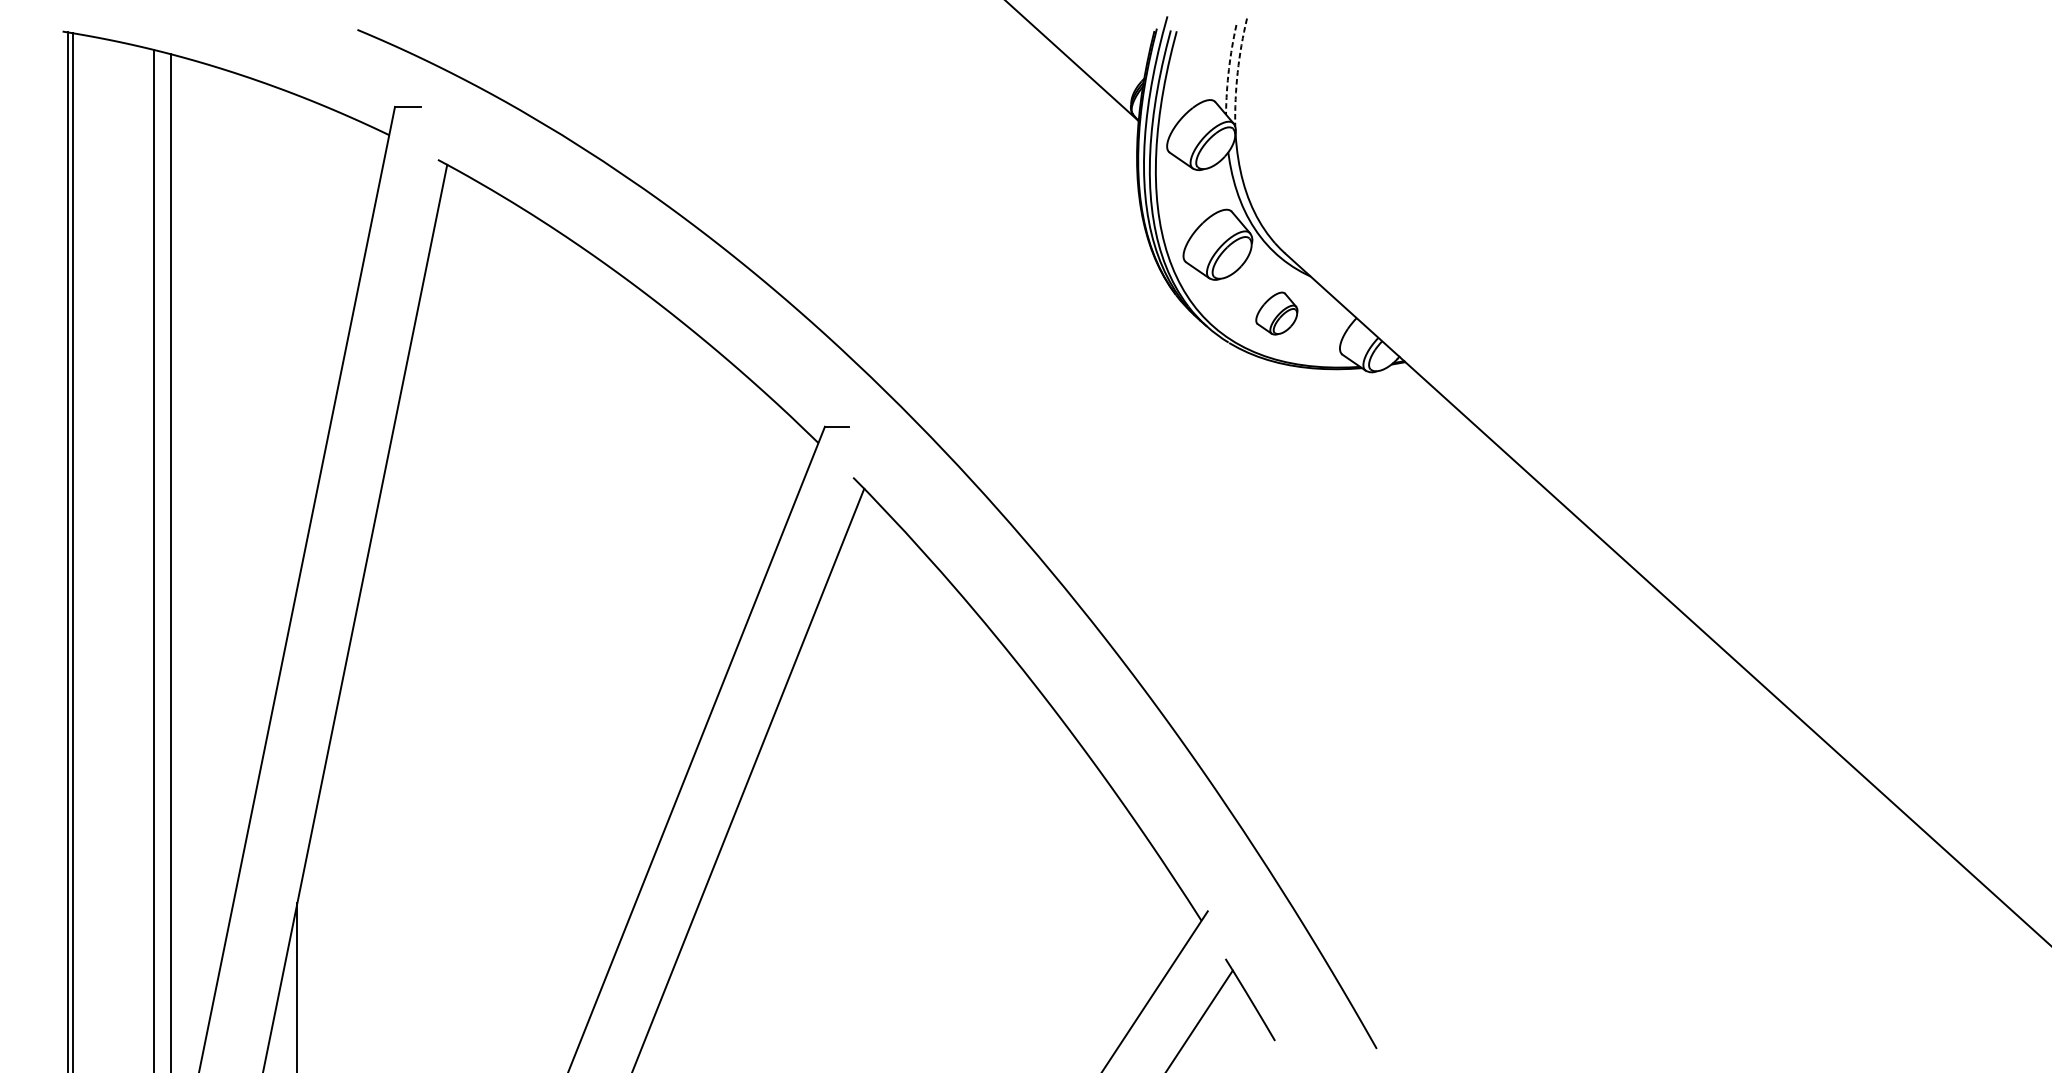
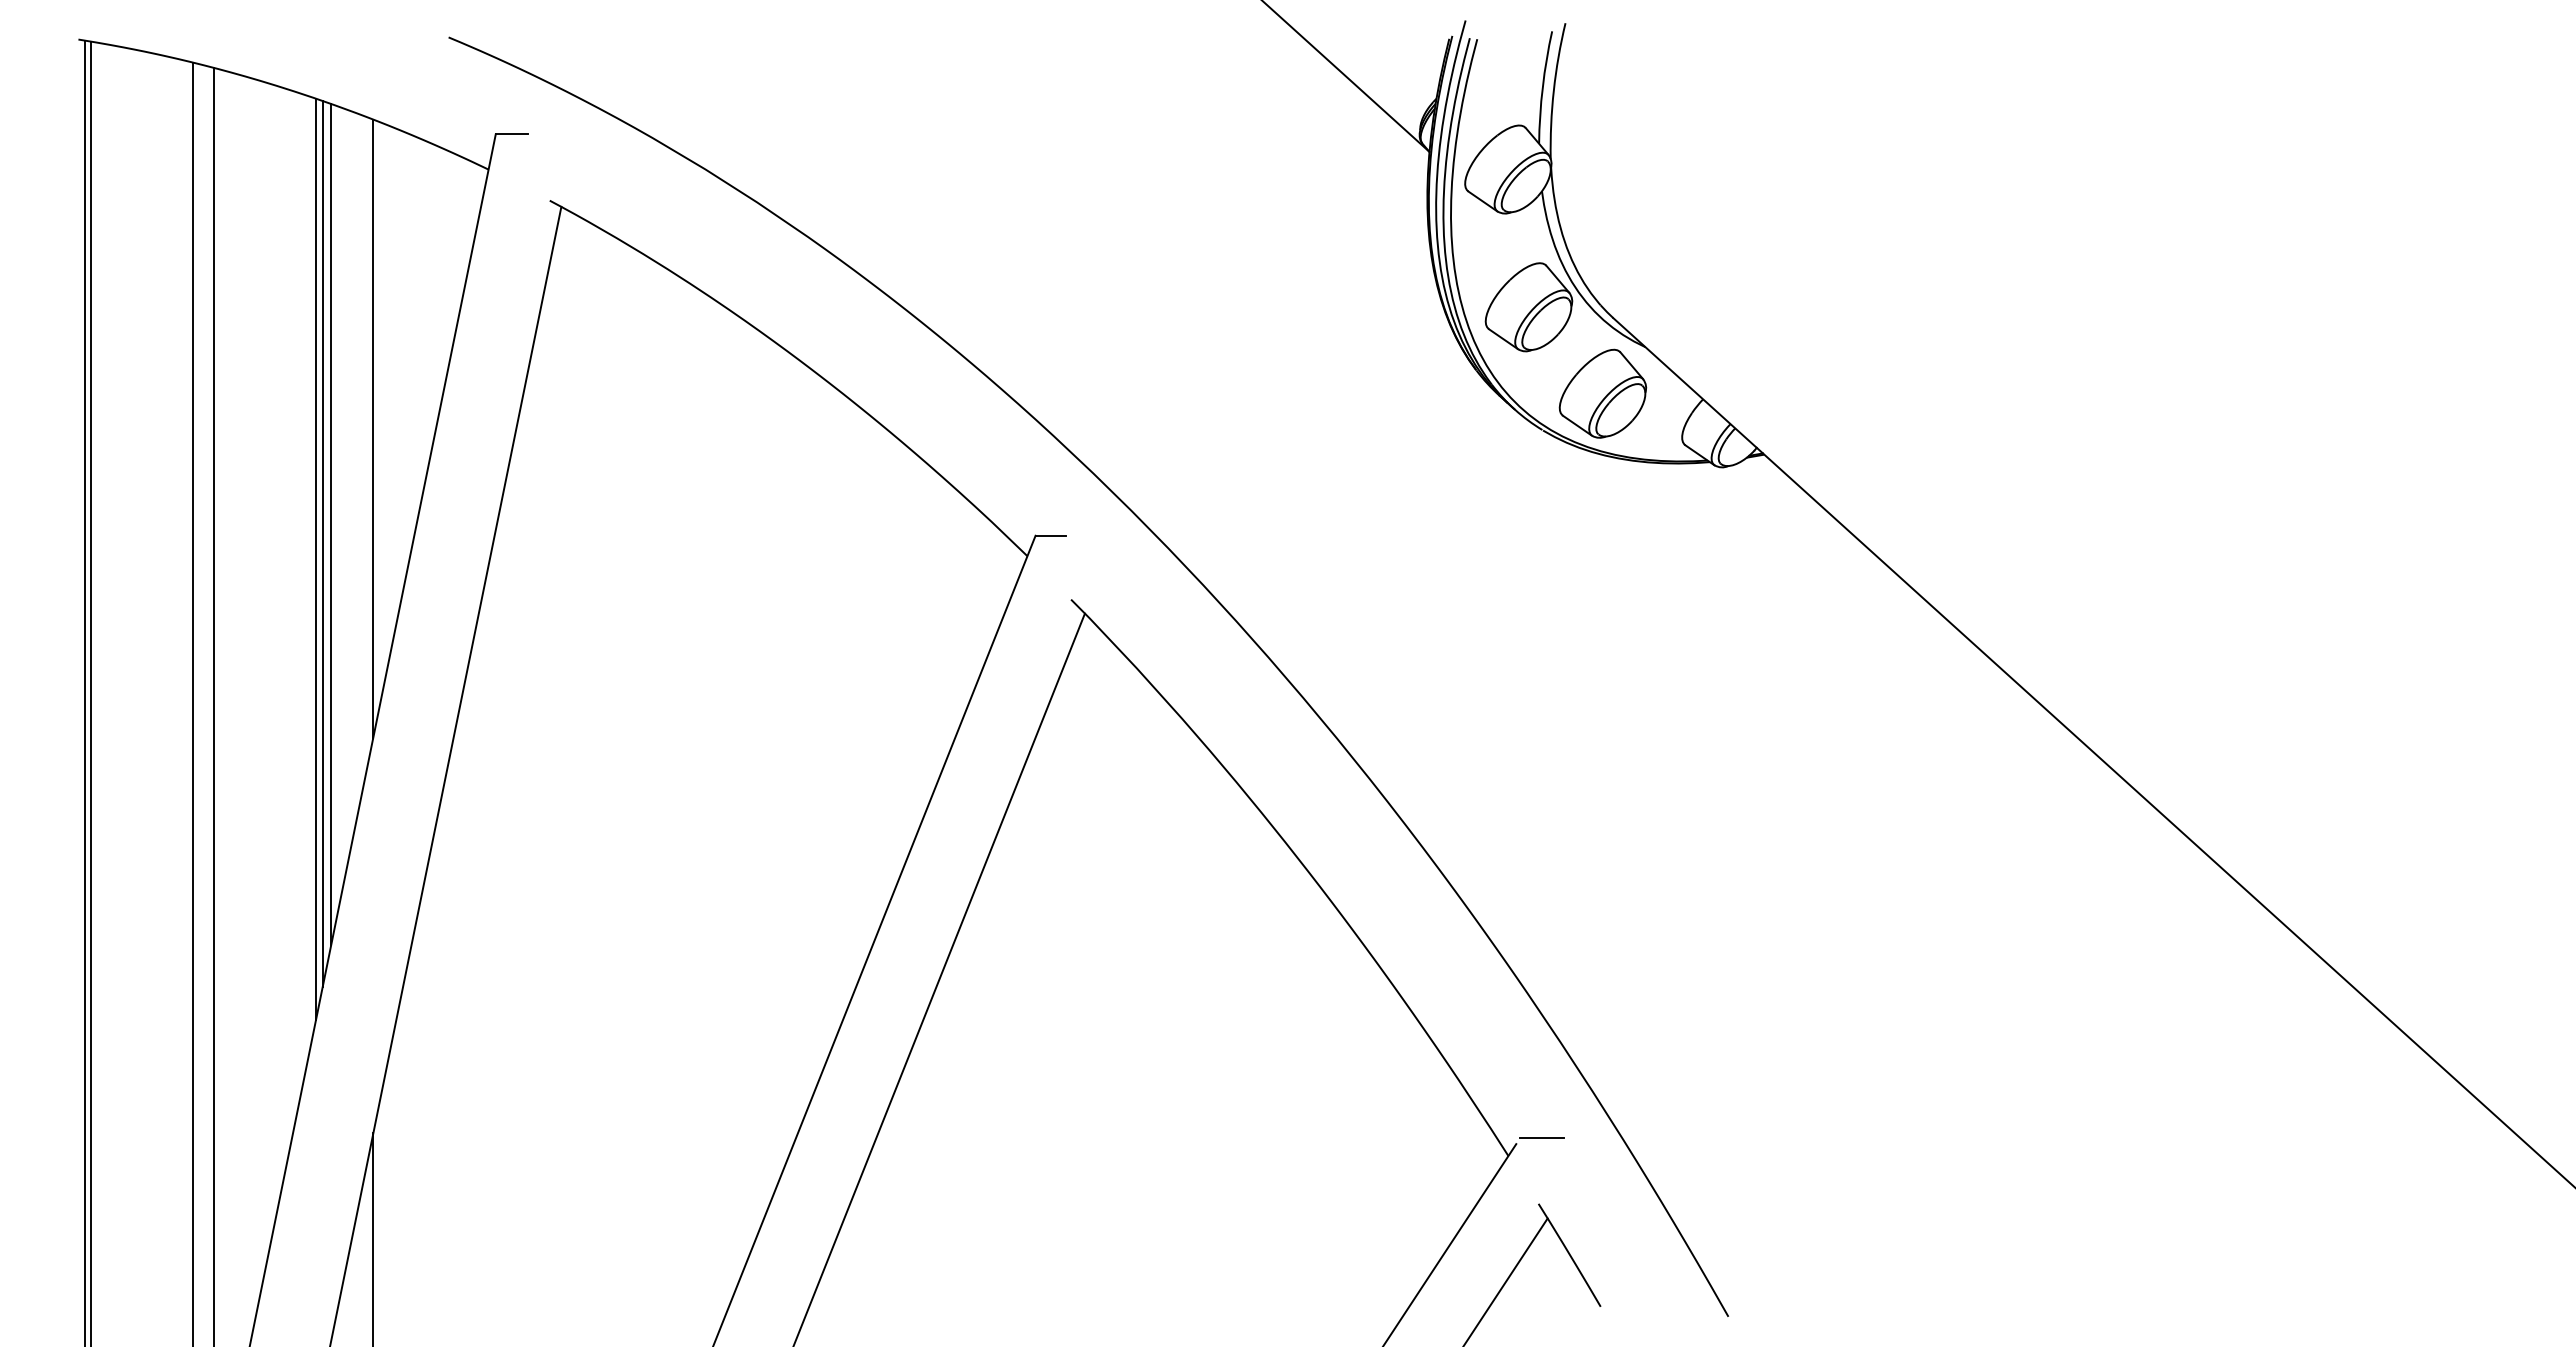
arc: (1228, 69) -> (1542, 87), dashed -> solid
arc: (1237, 72) -> (1553, 90), dashed -> solid
part: (1276, 313) -> (1602, 393), size x1.67
line: (297, 341) -> (373, 428), added
line: (264, 417) -> (331, 524), added
line: (256, 433) -> (322, 544), added
line: (252, 444) -> (316, 558), added
line: (1228, 906) -> (1542, 1138), added

